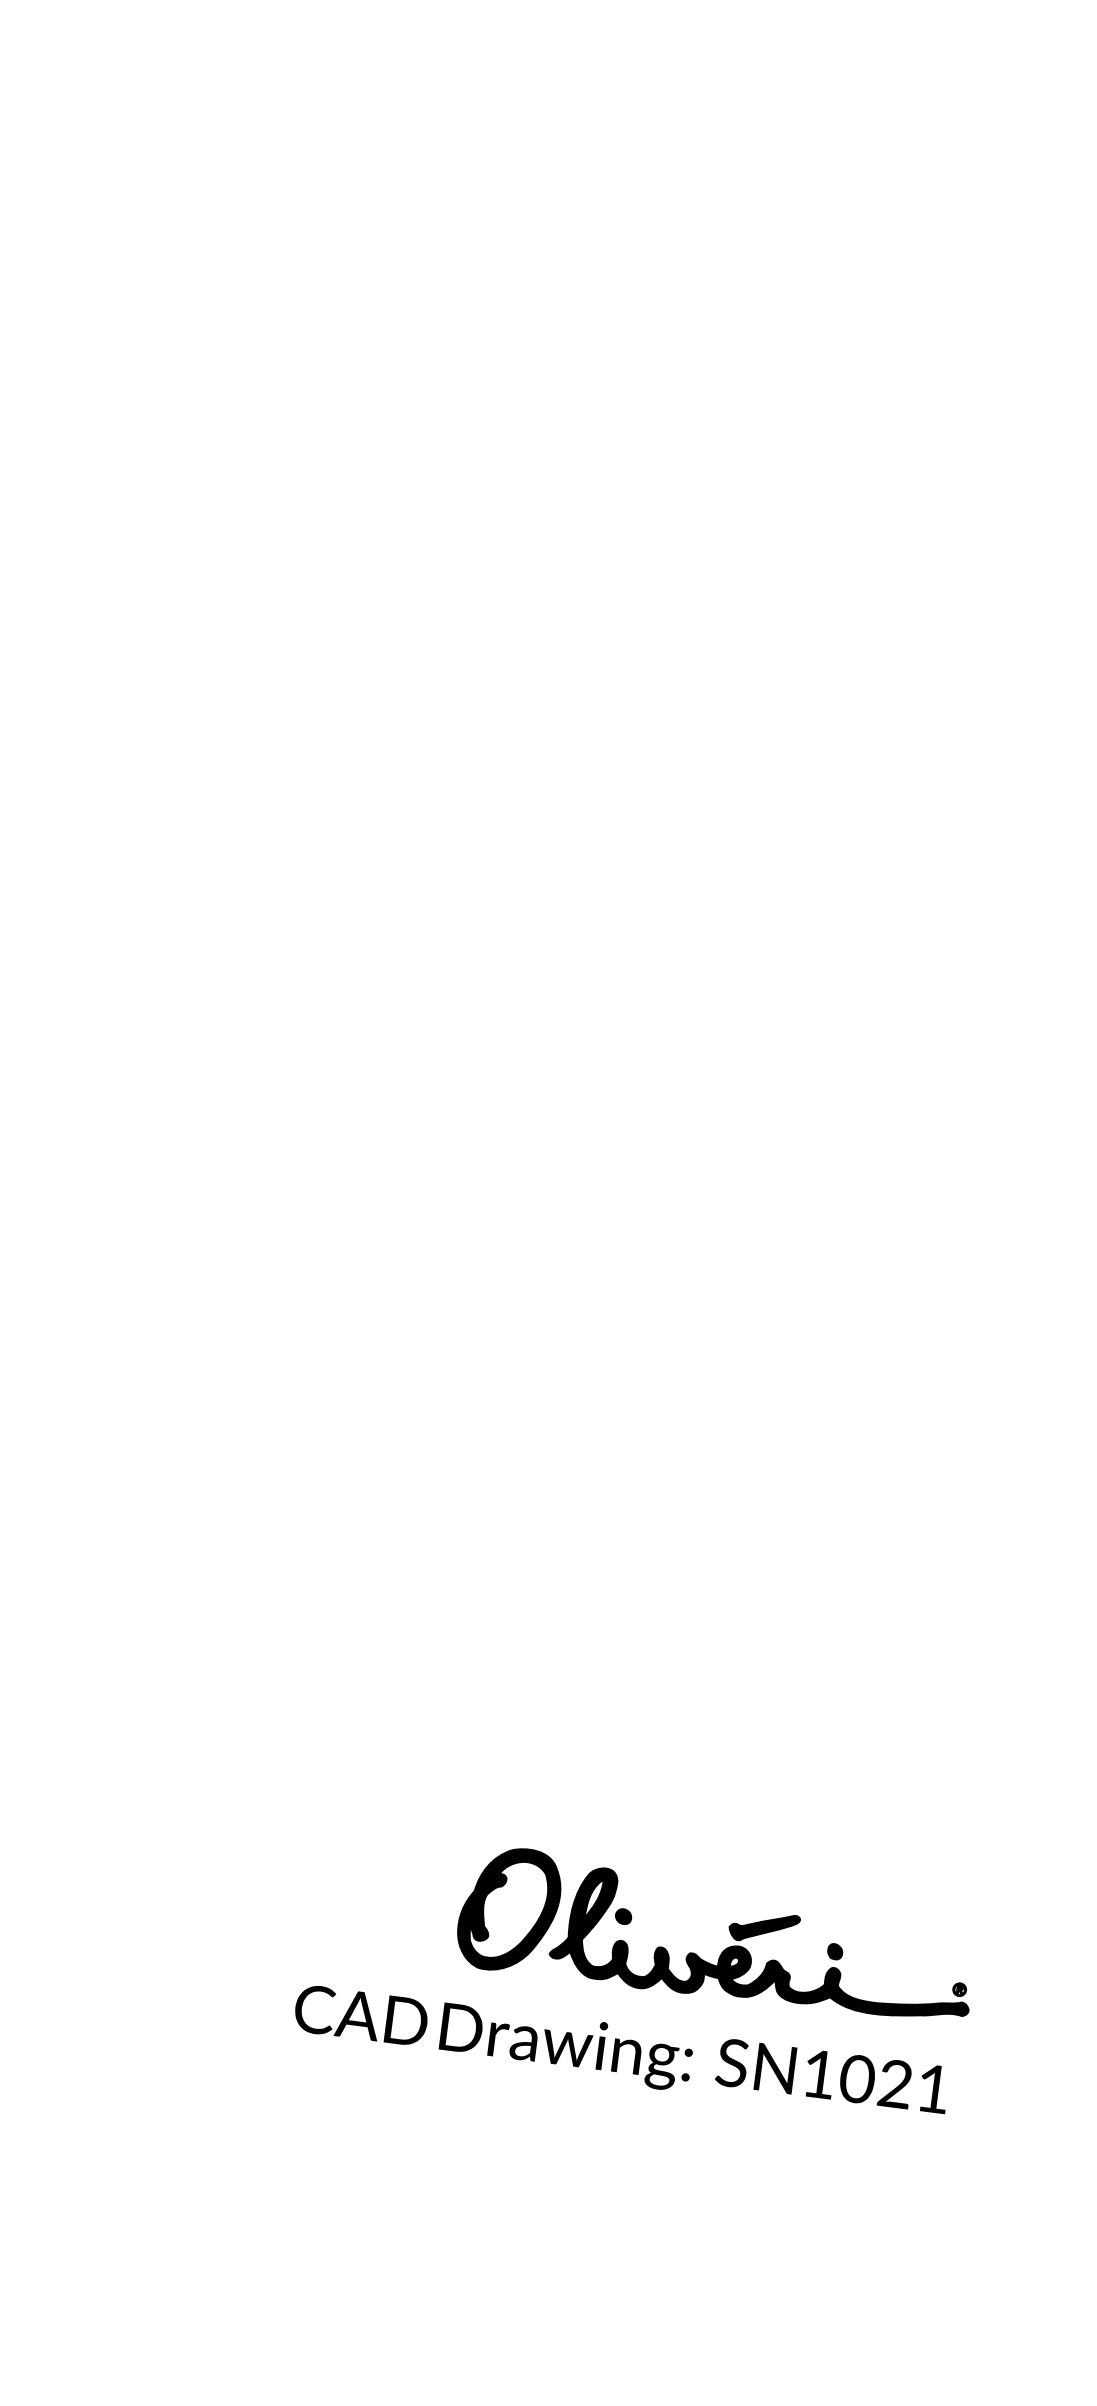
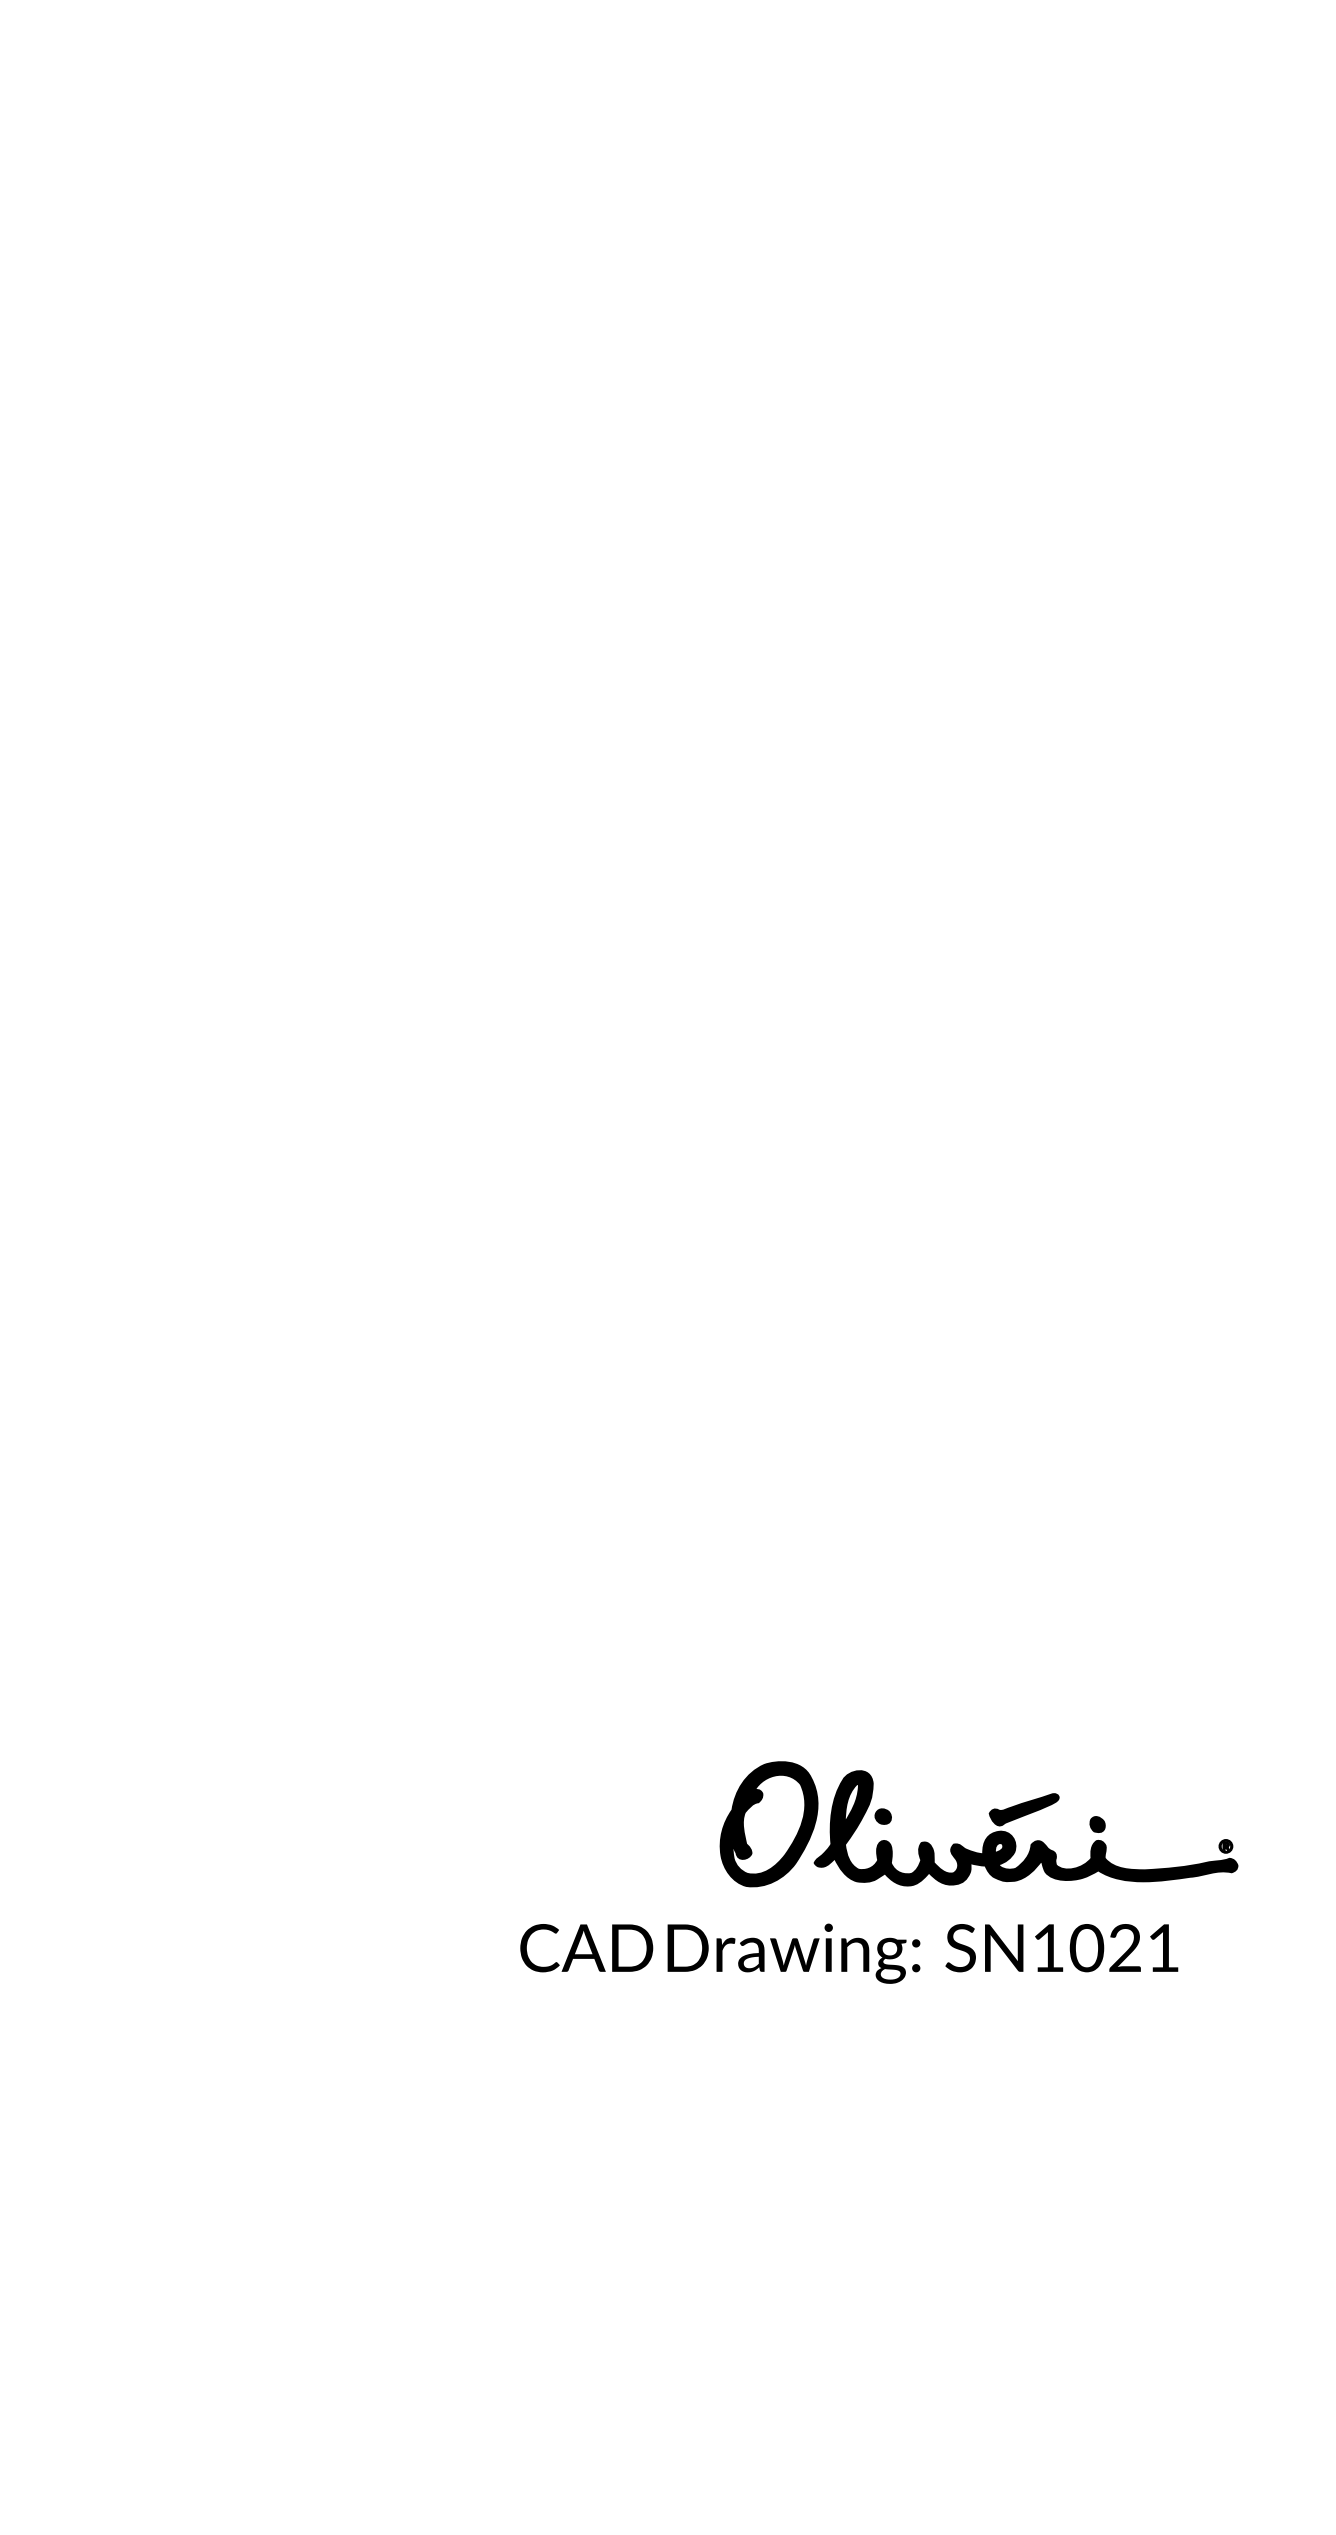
text: (621, 2054) -> (849, 1953), moved

